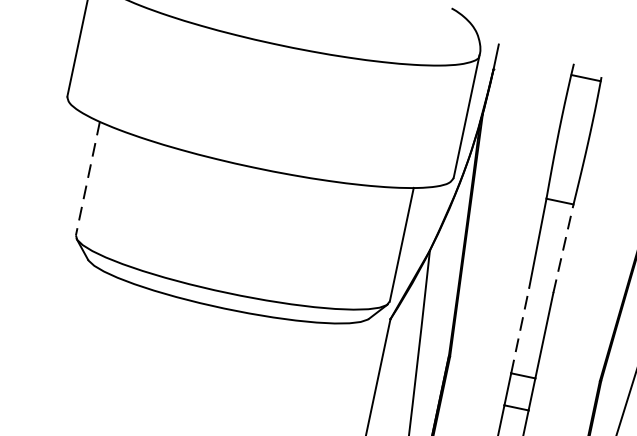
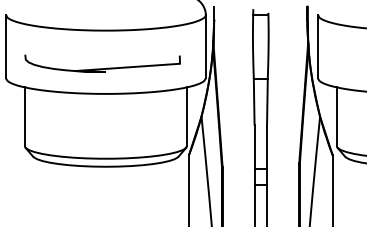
curve: (257, 117) -> (102, 68), added
line: (87, 180) -> (24, 117), dashed -> solid
line: (563, 248) -> (267, 101), dashed -> solid
line: (520, 329) -> (254, 146), dashed -> solid

